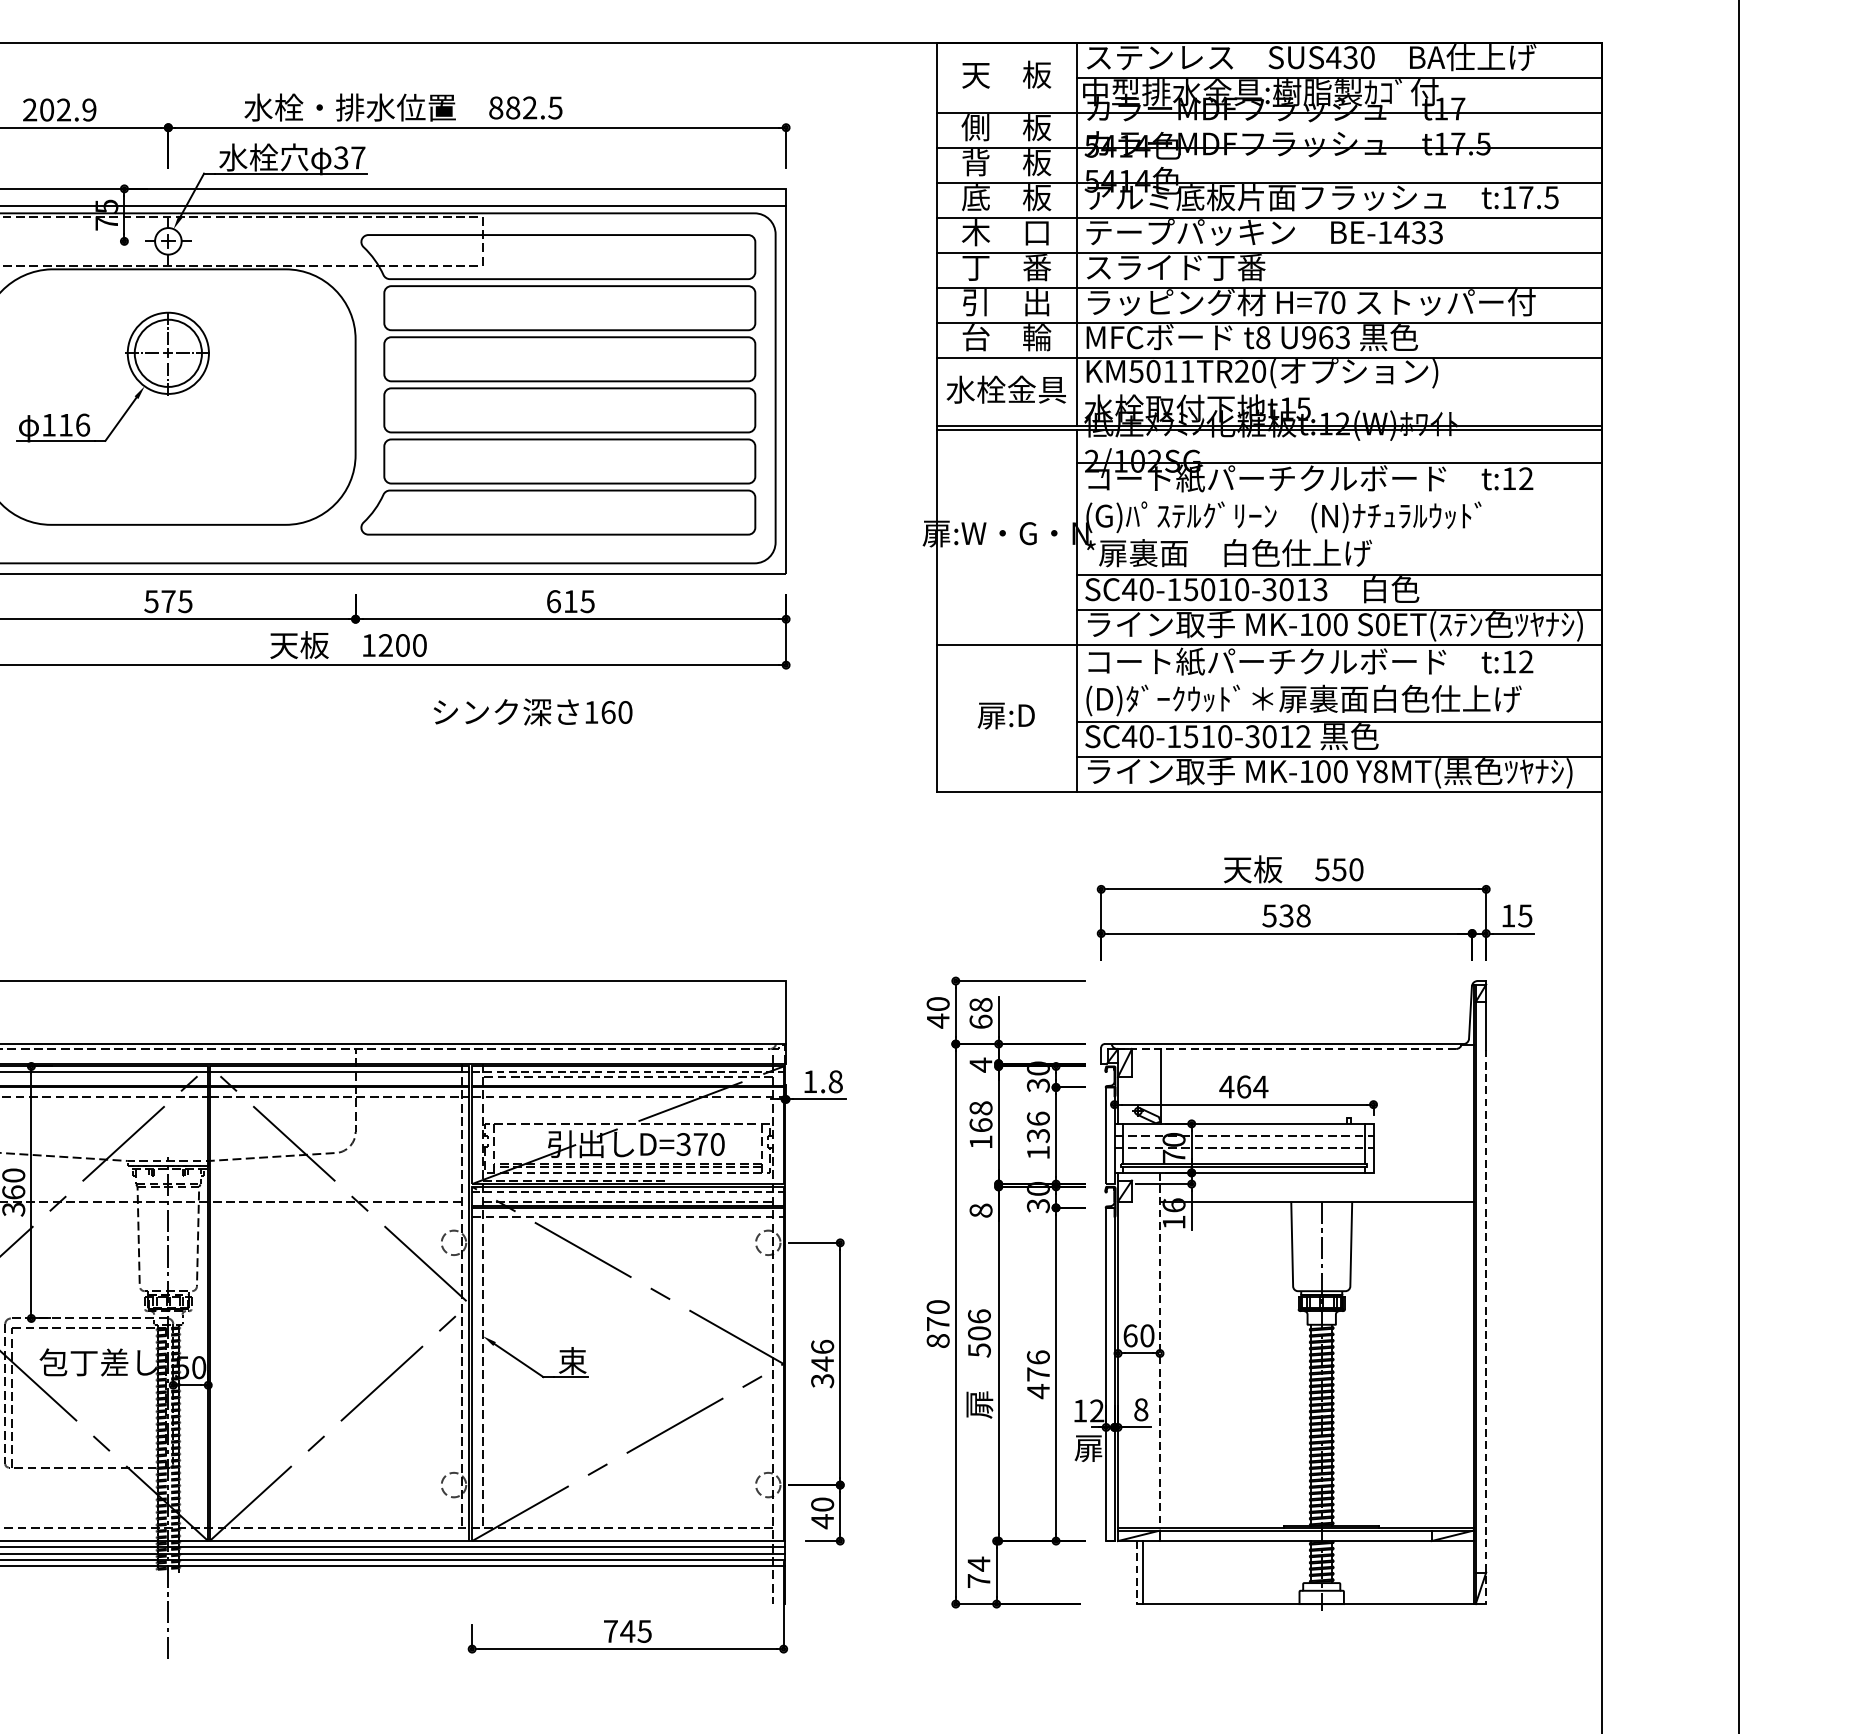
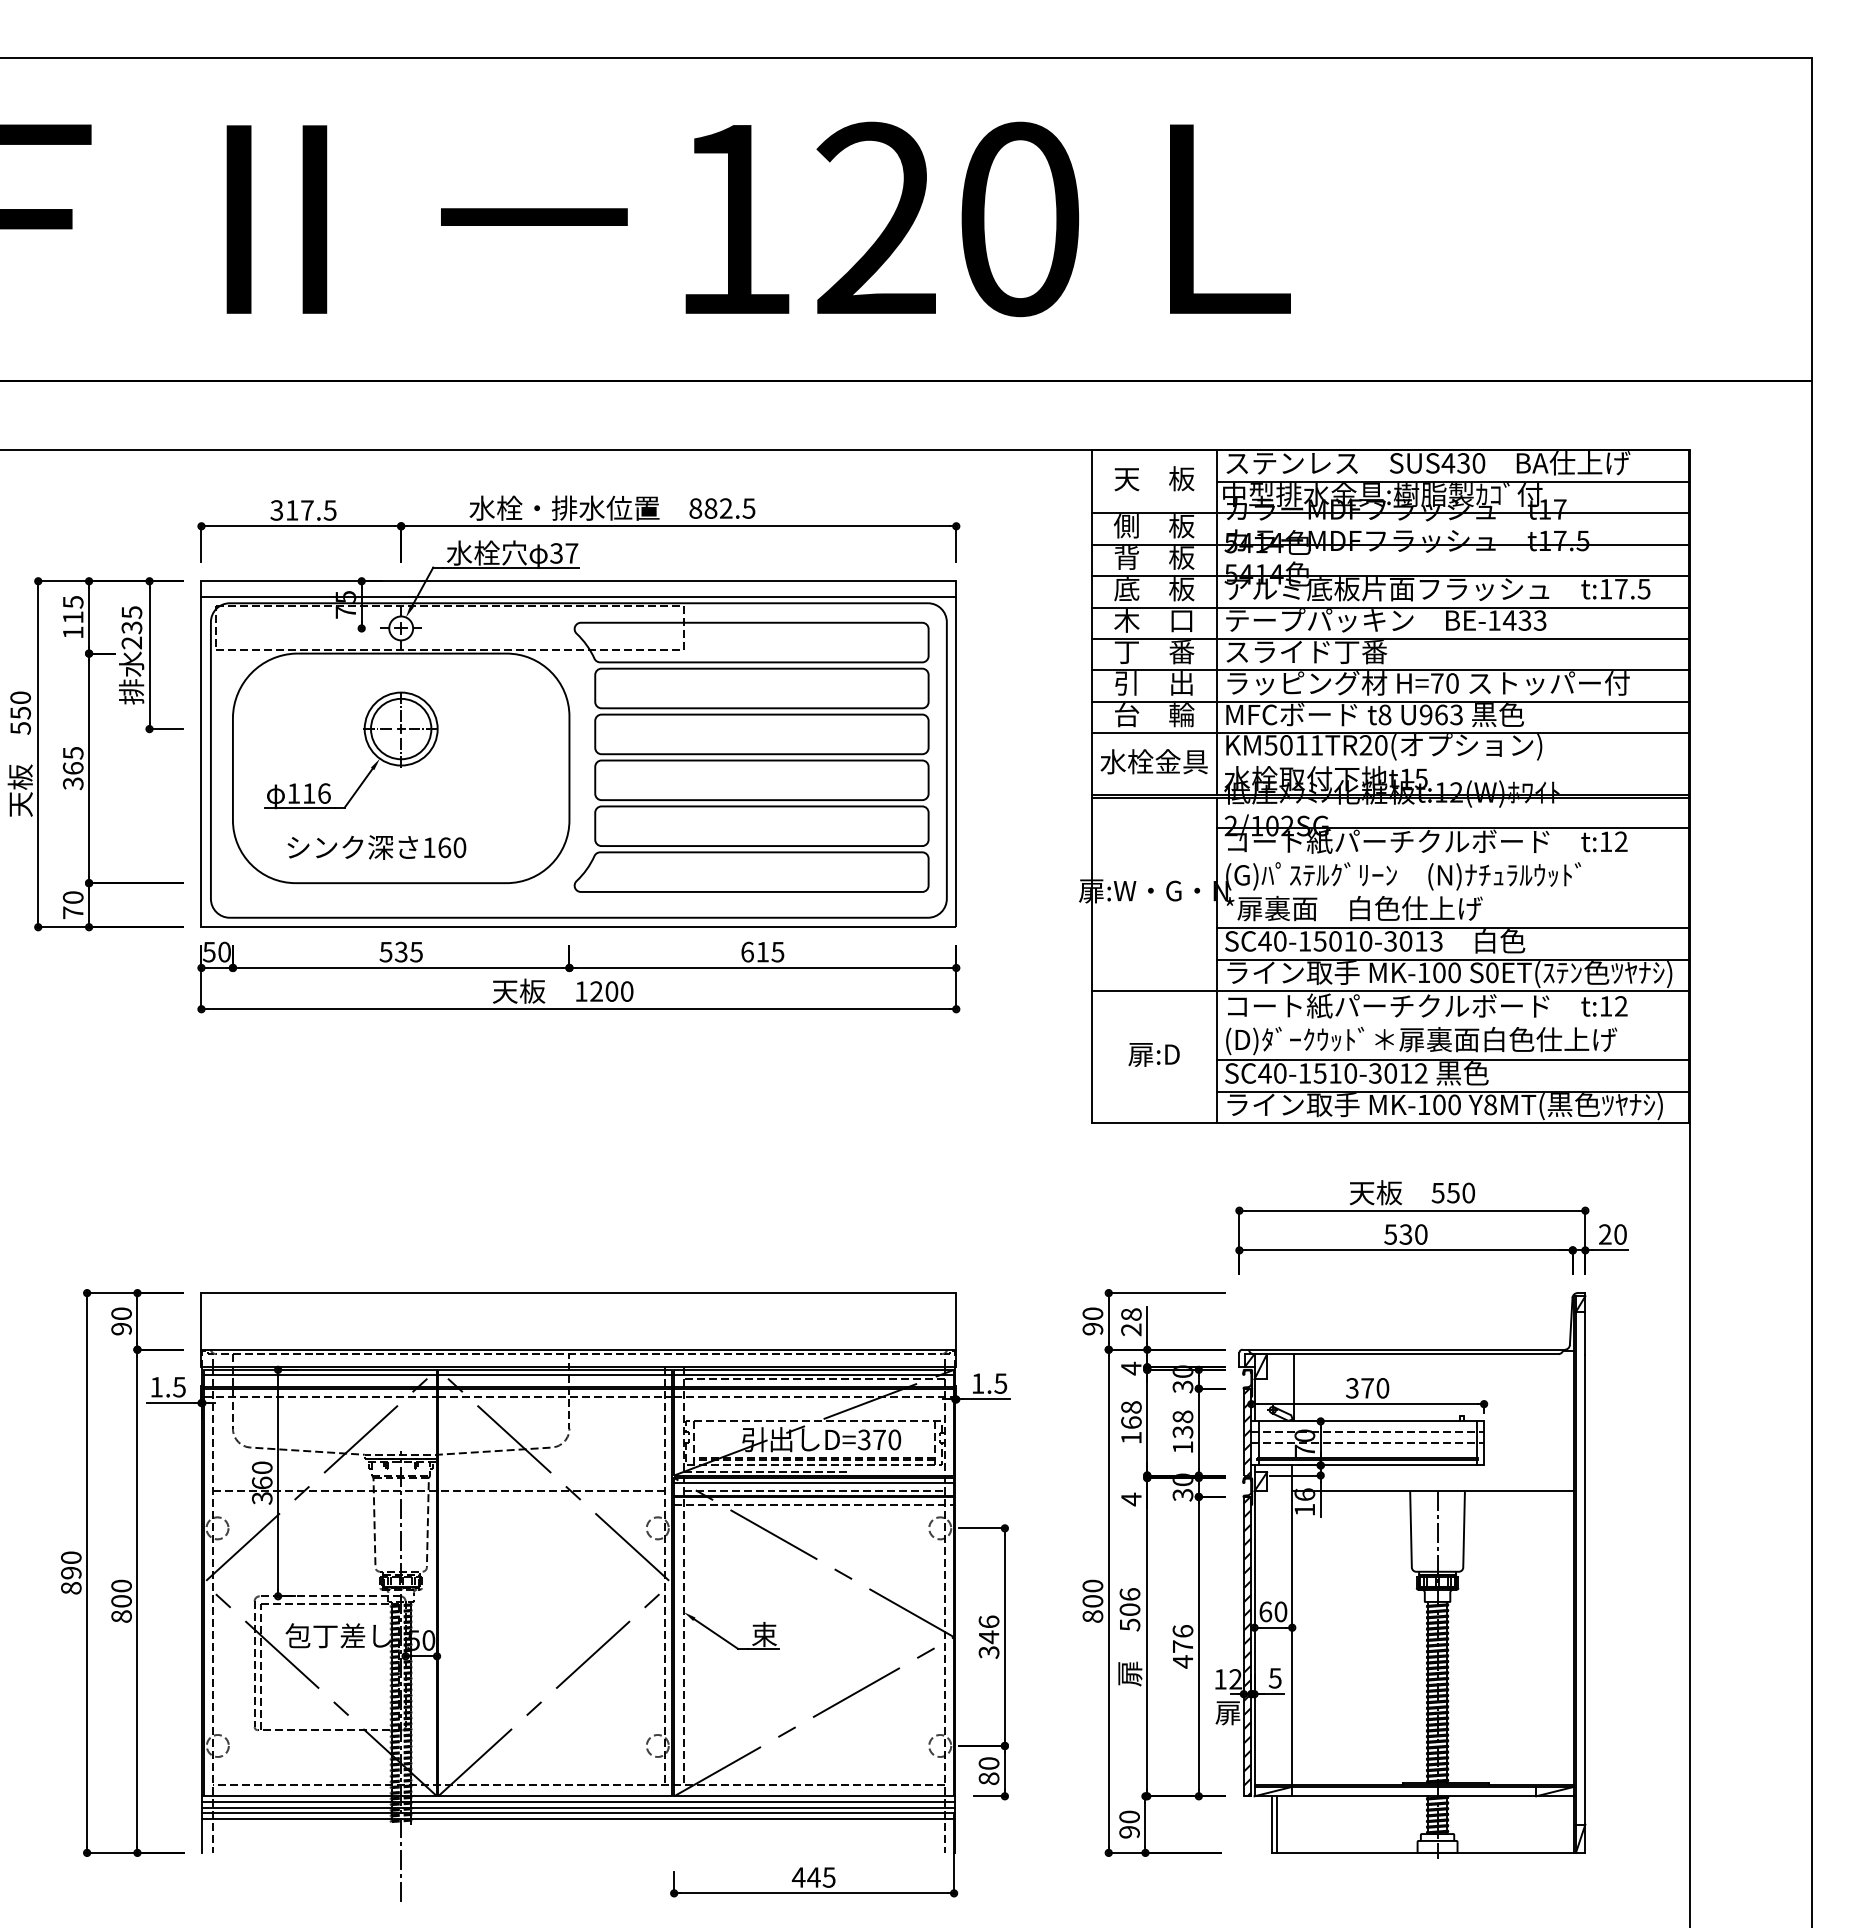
text: (59, 110) -> (303, 510), 202.9 -> 317.5
text: (167, 600) -> (400, 951), 575 -> 535
text: (532, 712) -> (376, 847), moved
text: (1303, 915) -> (1421, 1234), 538 -> 530
text: (1516, 915) -> (1612, 1234), 15 -> 20
text: (937, 1021) -> (1092, 1329), 40 -> 90
text: (981, 1021) -> (1131, 1329), 68 -> 28
line: (1287, 1049) -> (1406, 1354), dashed -> solid
line: (628, 1071) -> (814, 1374), dashed -> solid
text: (835, 1081) -> (1000, 1383), 1.8 -> 1.5
text: (1243, 1087) -> (1367, 1388), 464 -> 370
text: (1037, 1118) -> (1182, 1416), 136 -> 138
hatch: (1110, 1135) -> (1247, 1431), added
line: (628, 1192) -> (814, 1483), dashed -> solid
text: (981, 1210) -> (1131, 1499), 8 -> 4
text: (937, 1324) -> (1092, 1601), 870 -> 800
line: (1486, 1327) -> (1585, 1604), dashed -> solid
line: (1160, 1350) -> (1292, 1625), dashed -> solid
hatch: (1110, 1374) -> (1247, 1646), added
text: (1140, 1409) -> (1274, 1678), 8 -> 5
text: (821, 1521) -> (988, 1778), 40 -> 80
text: (978, 1572) -> (1129, 1824), 74 -> 90
line: (1136, 1573) -> (1271, 1825), dashed -> solid
text: (610, 1631) -> (798, 1877), 745 -> 445

